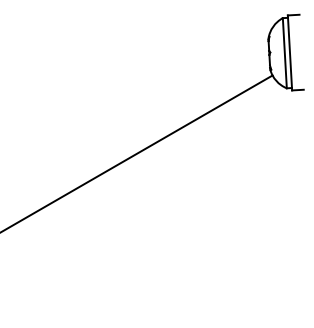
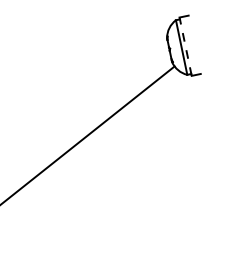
line: (289, 52) -> (185, 46), solid -> dashed

